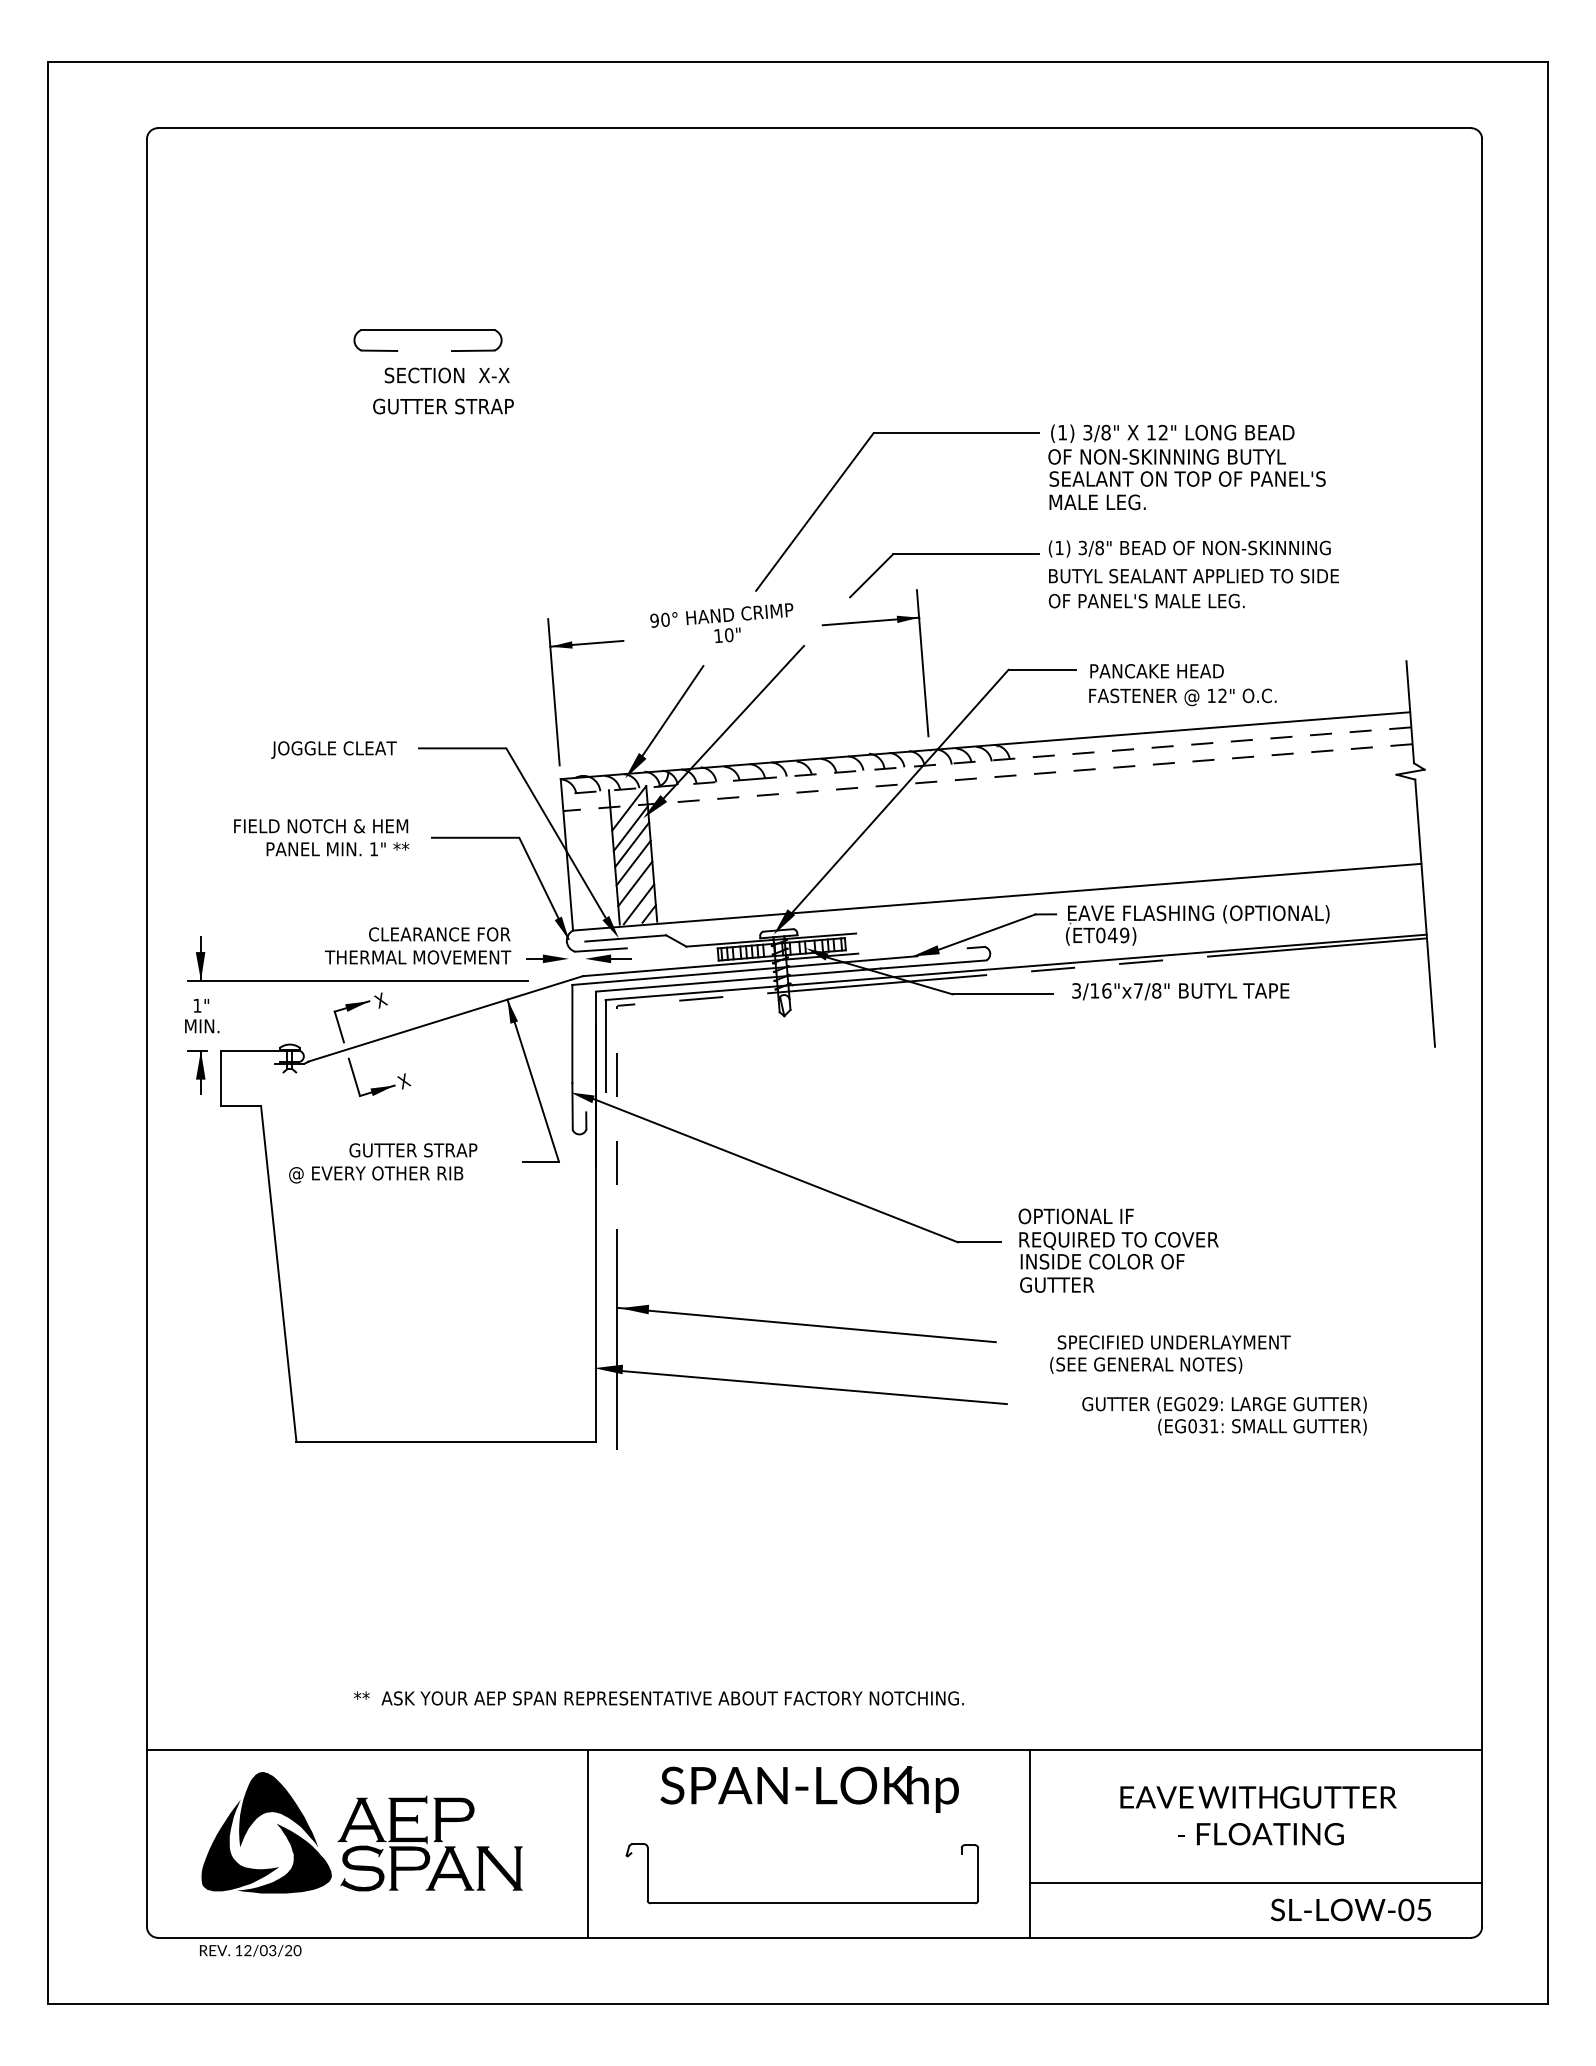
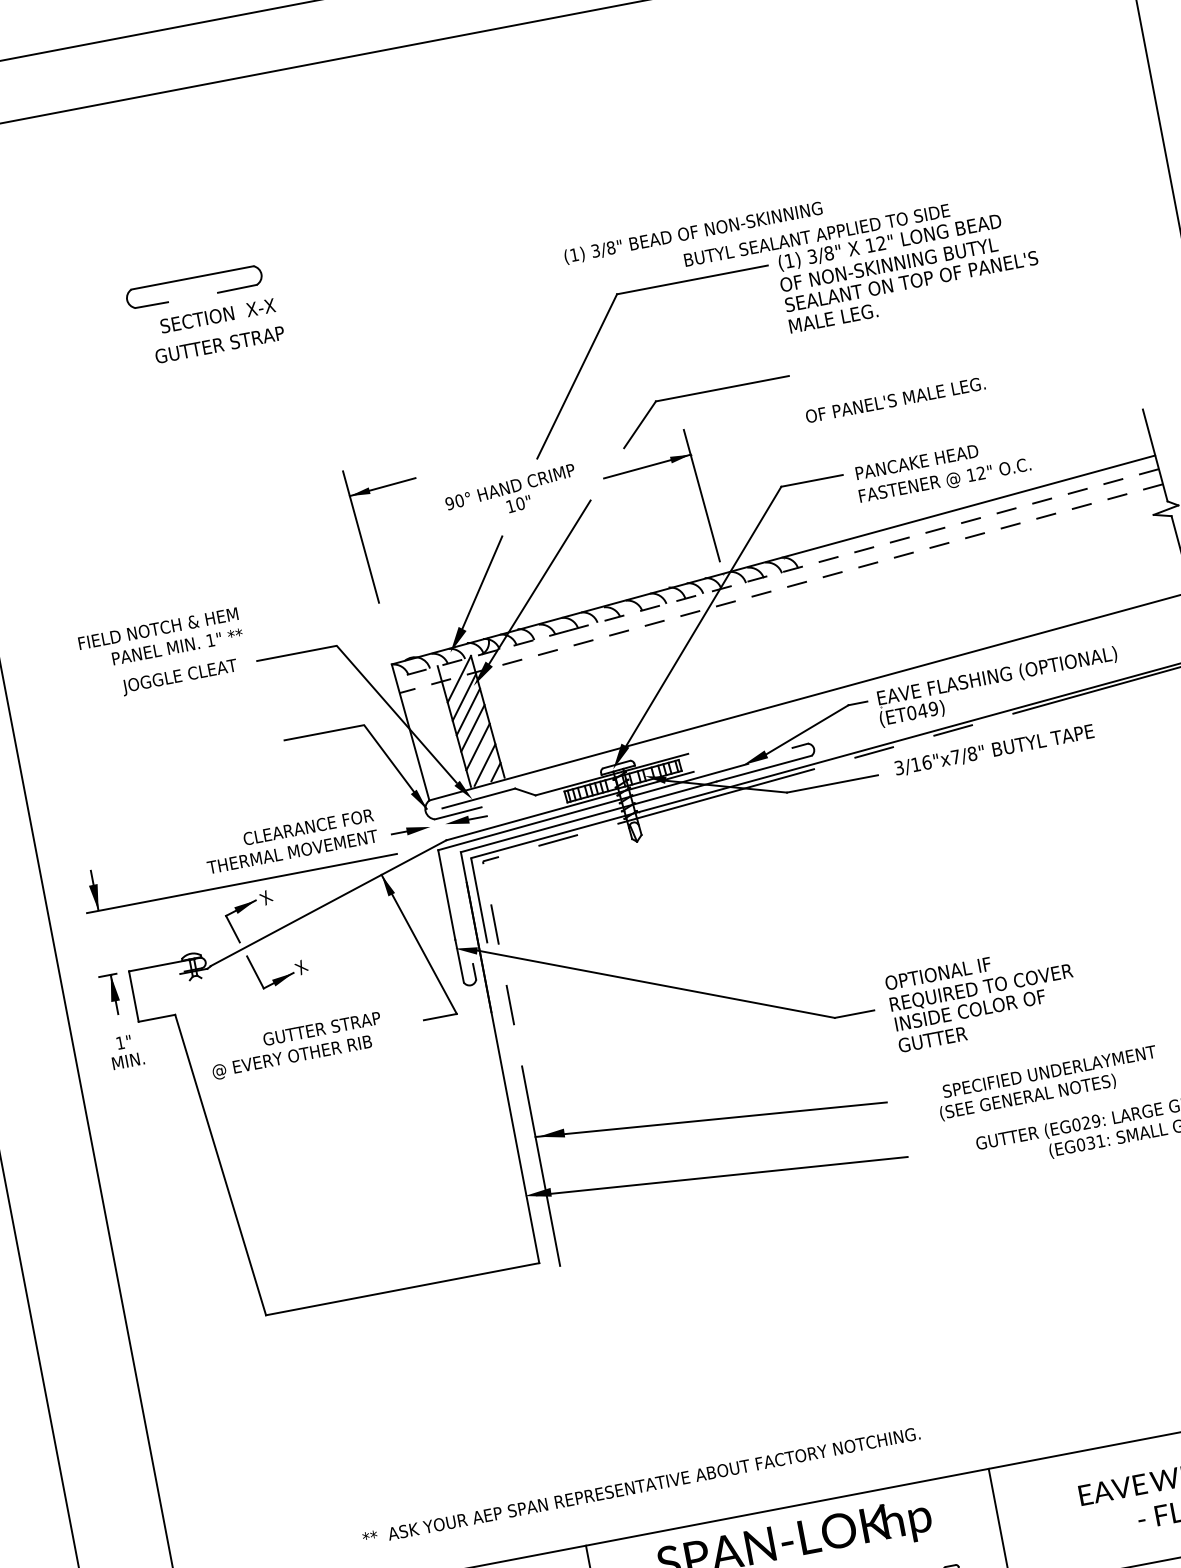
text: (1189, 548) -> (693, 232), moved
text: (1193, 576) -> (816, 235), moved
part: (555, 695) -> (363, 539), moved
text: (321, 837) -> (160, 638), moved
text: (202, 1016) -> (126, 1051), moved

